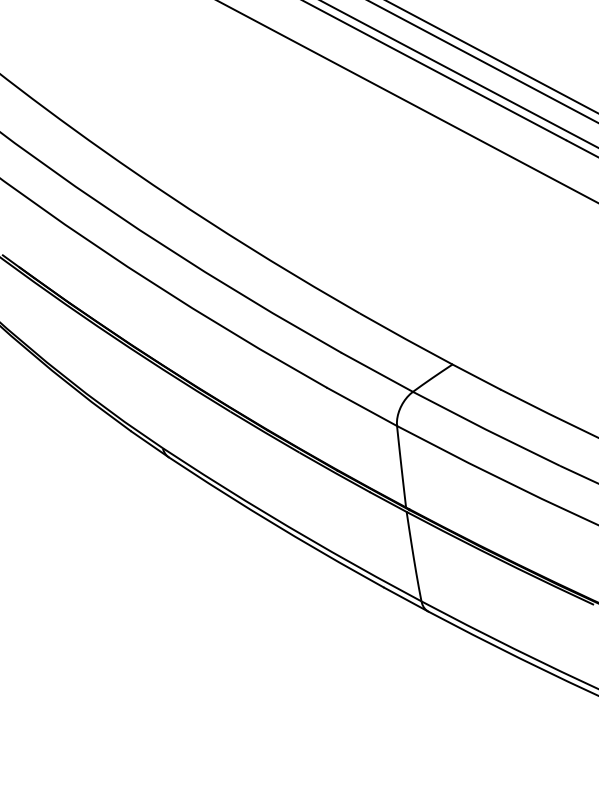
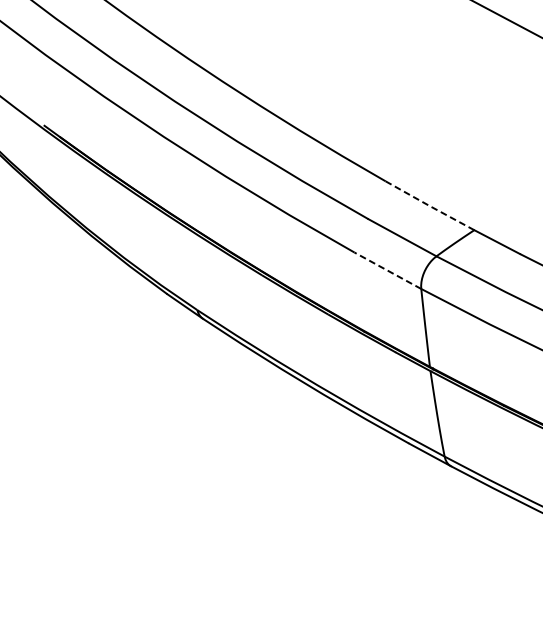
line: (405, 339) -> (429, 206), solid -> dashed
line: (362, 406) -> (388, 270), solid -> dashed

